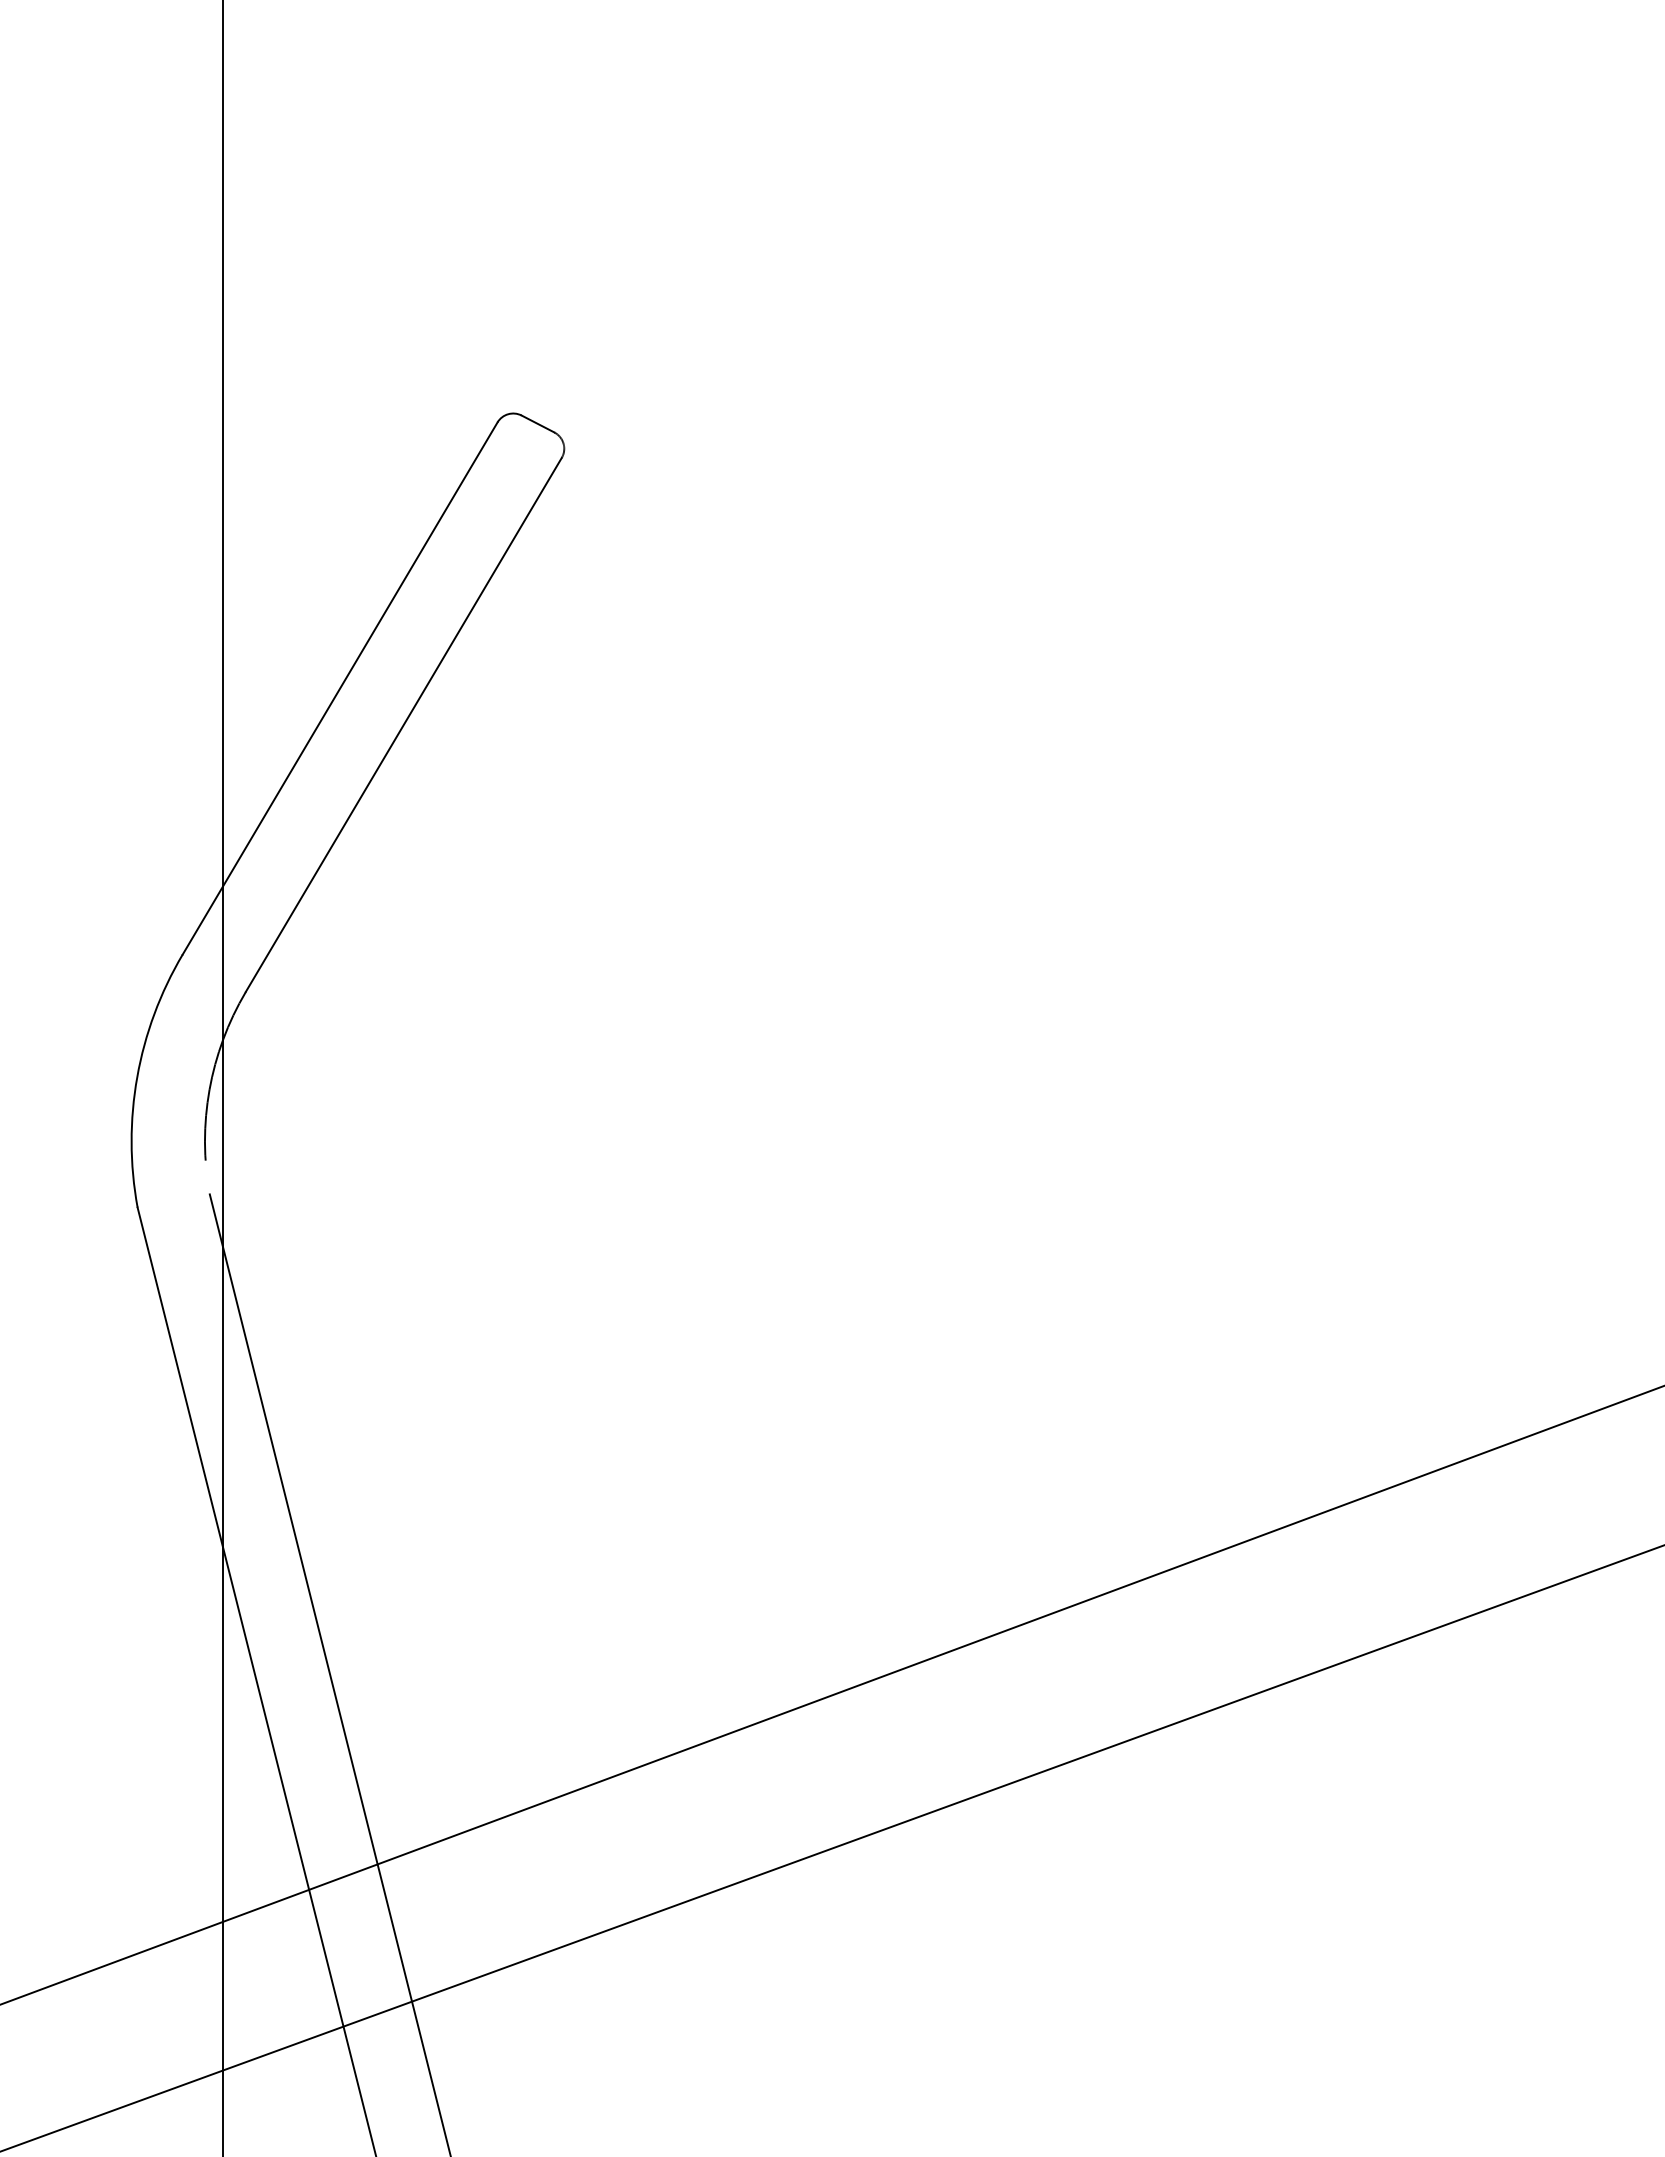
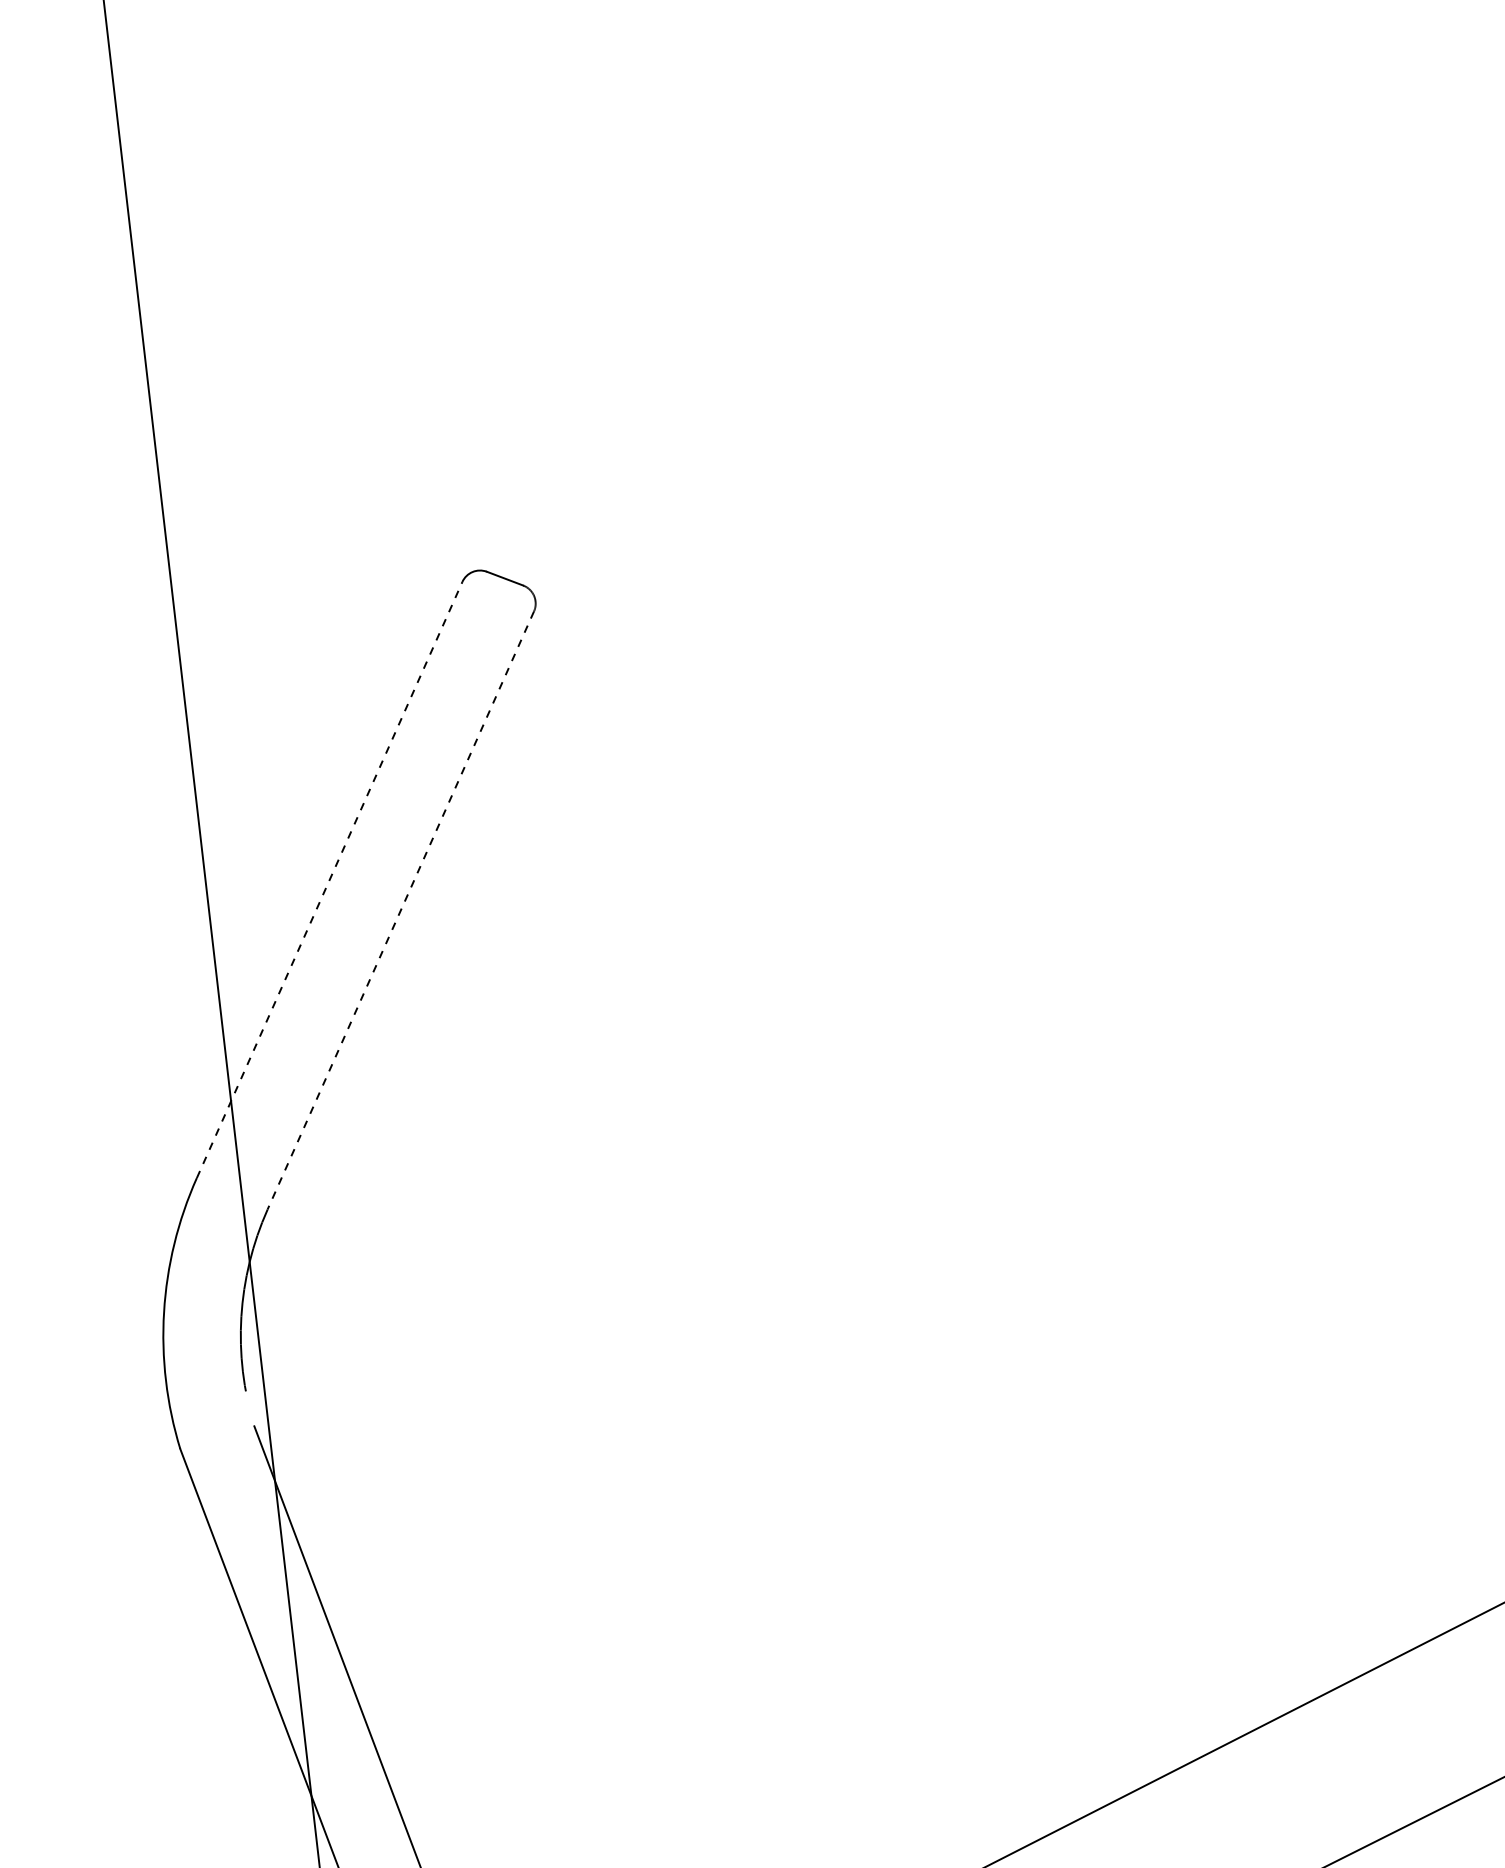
line: (340, 688) -> (330, 879), solid -> dashed
line: (403, 725) -> (400, 911), solid -> dashed

